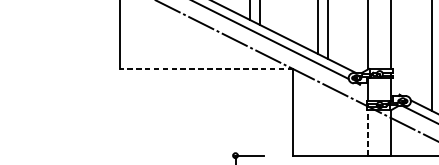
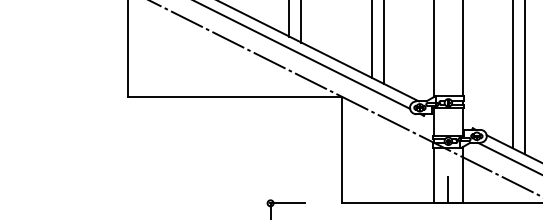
line: (207, 68) -> (235, 96), dashed -> solid
line: (368, 133) -> (434, 175), dashed -> solid
line: (379, 144) -> (448, 189), added

